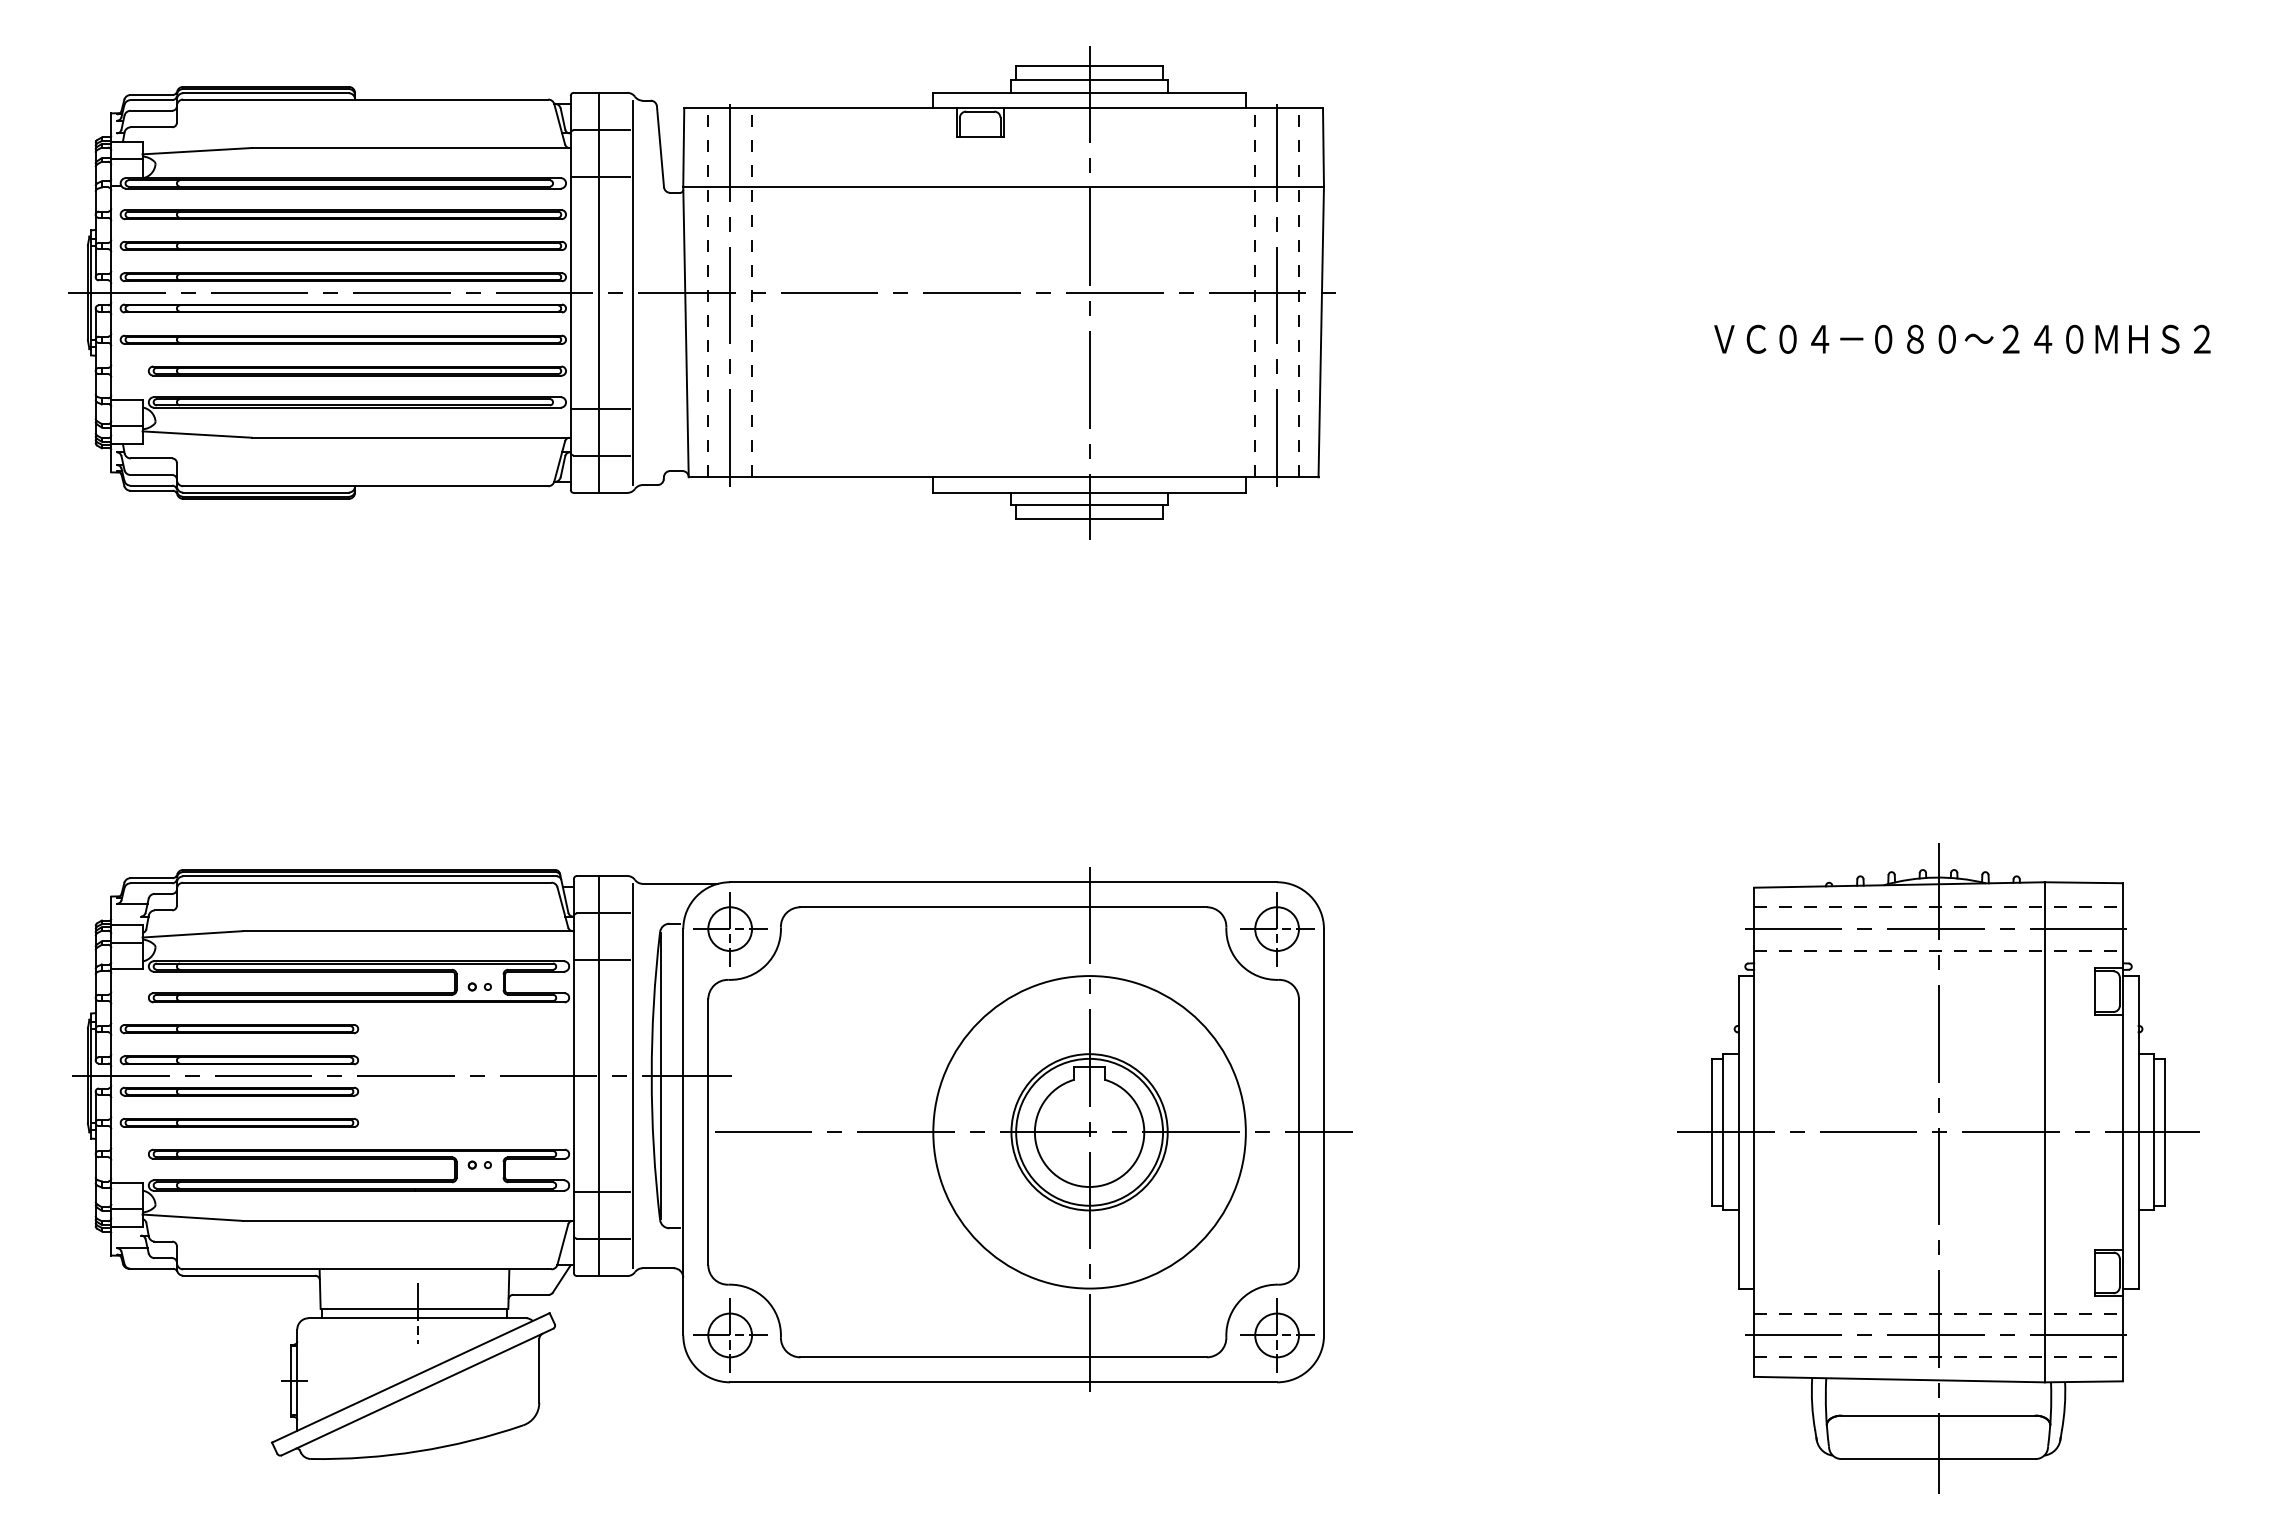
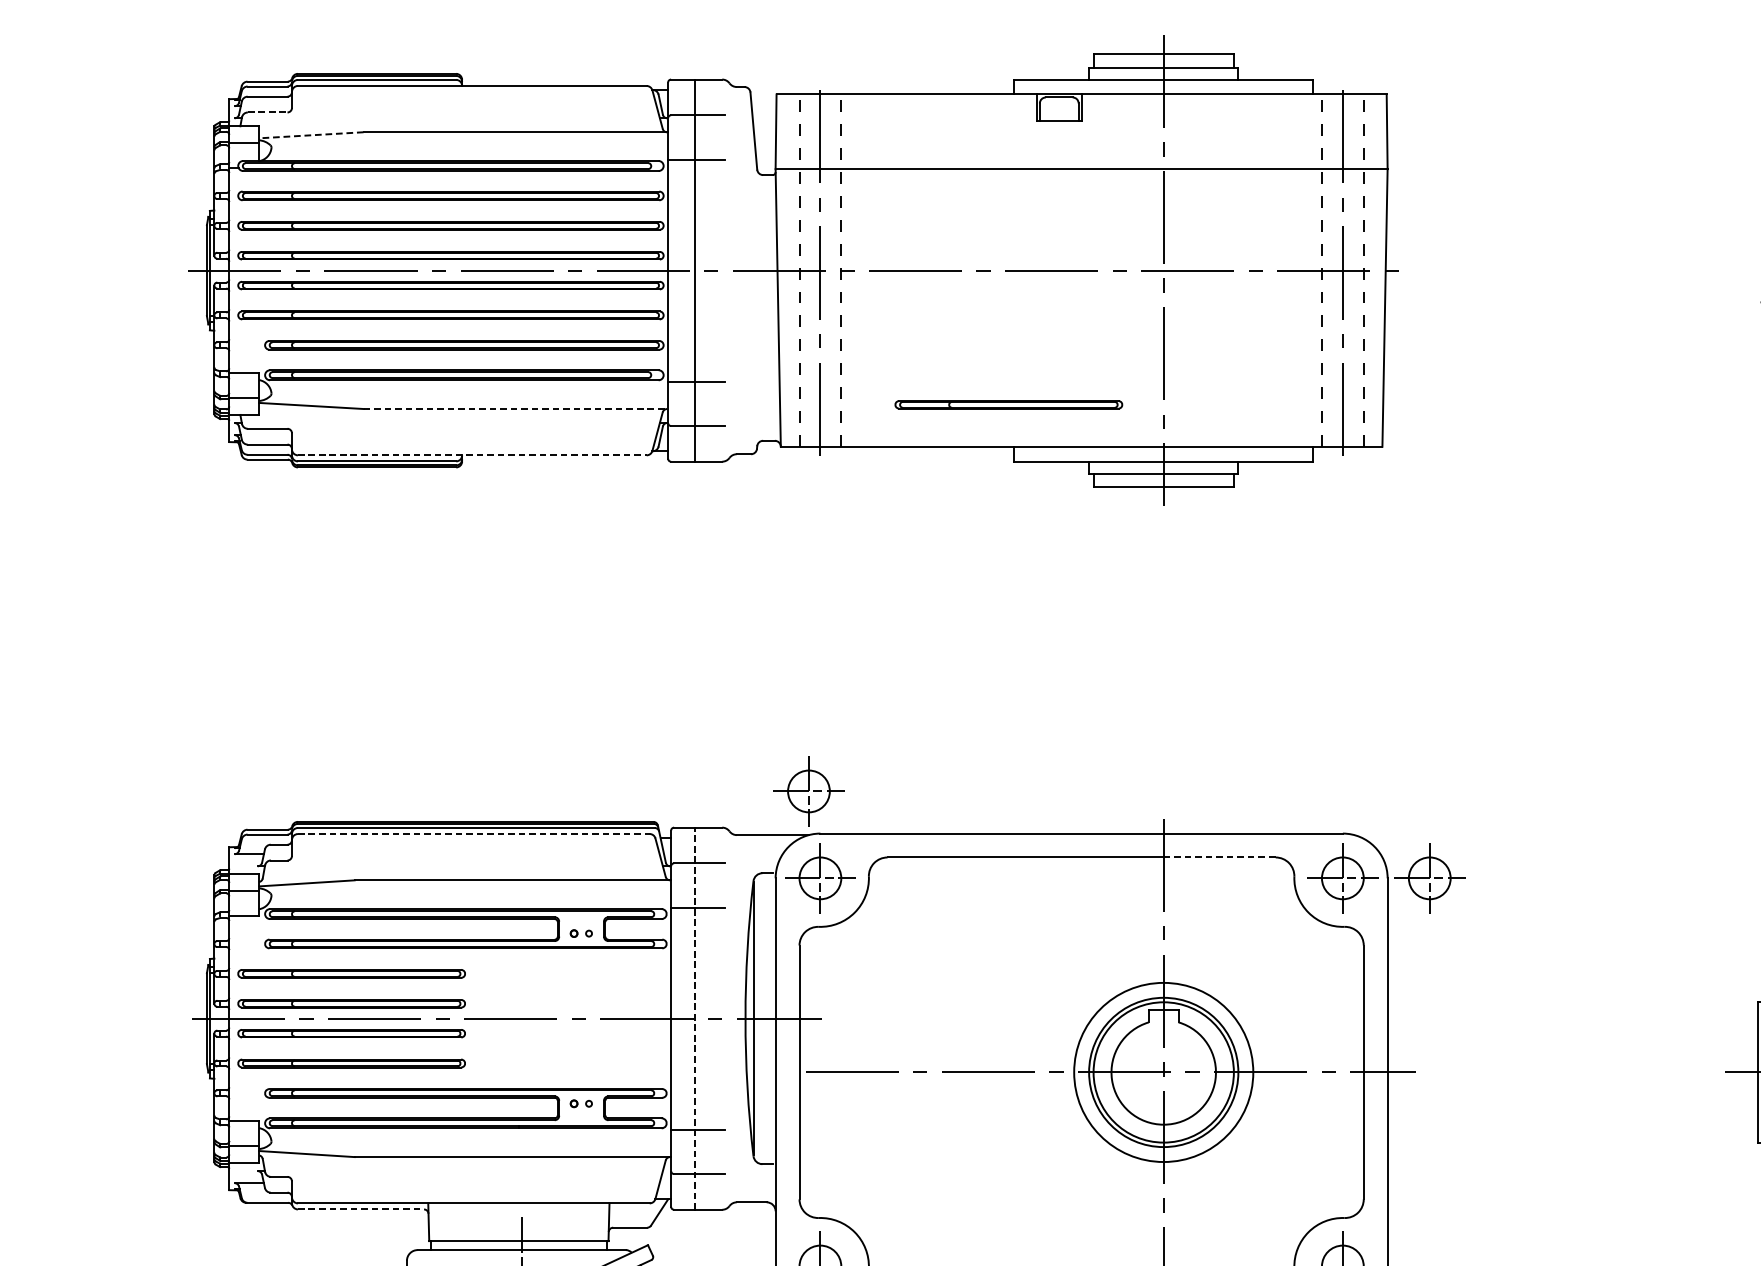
line: (151, 127) -> (267, 112), solid -> dashed
line: (197, 151) -> (311, 135), solid -> dashed
line: (633, 292) -> (728, 270), removed
part: (926, 433) -> (1007, 404), added
line: (411, 437) -> (516, 408), solid -> dashed
line: (365, 486) -> (472, 455), solid -> dashed
part: (718, 838) -> (809, 791), added
line: (367, 882) -> (473, 833), solid -> dashed
line: (1148, 907) -> (1220, 857), solid -> dashed
part: (1368, 929) -> (1430, 878), added
line: (598, 1075) -> (694, 1018), solid -> dashed
line: (633, 1075) -> (728, 1018), removed
circle: (1089, 1132) -> (1163, 1072), size x0.6
line: (249, 1275) -> (361, 1209), solid -> dashed

